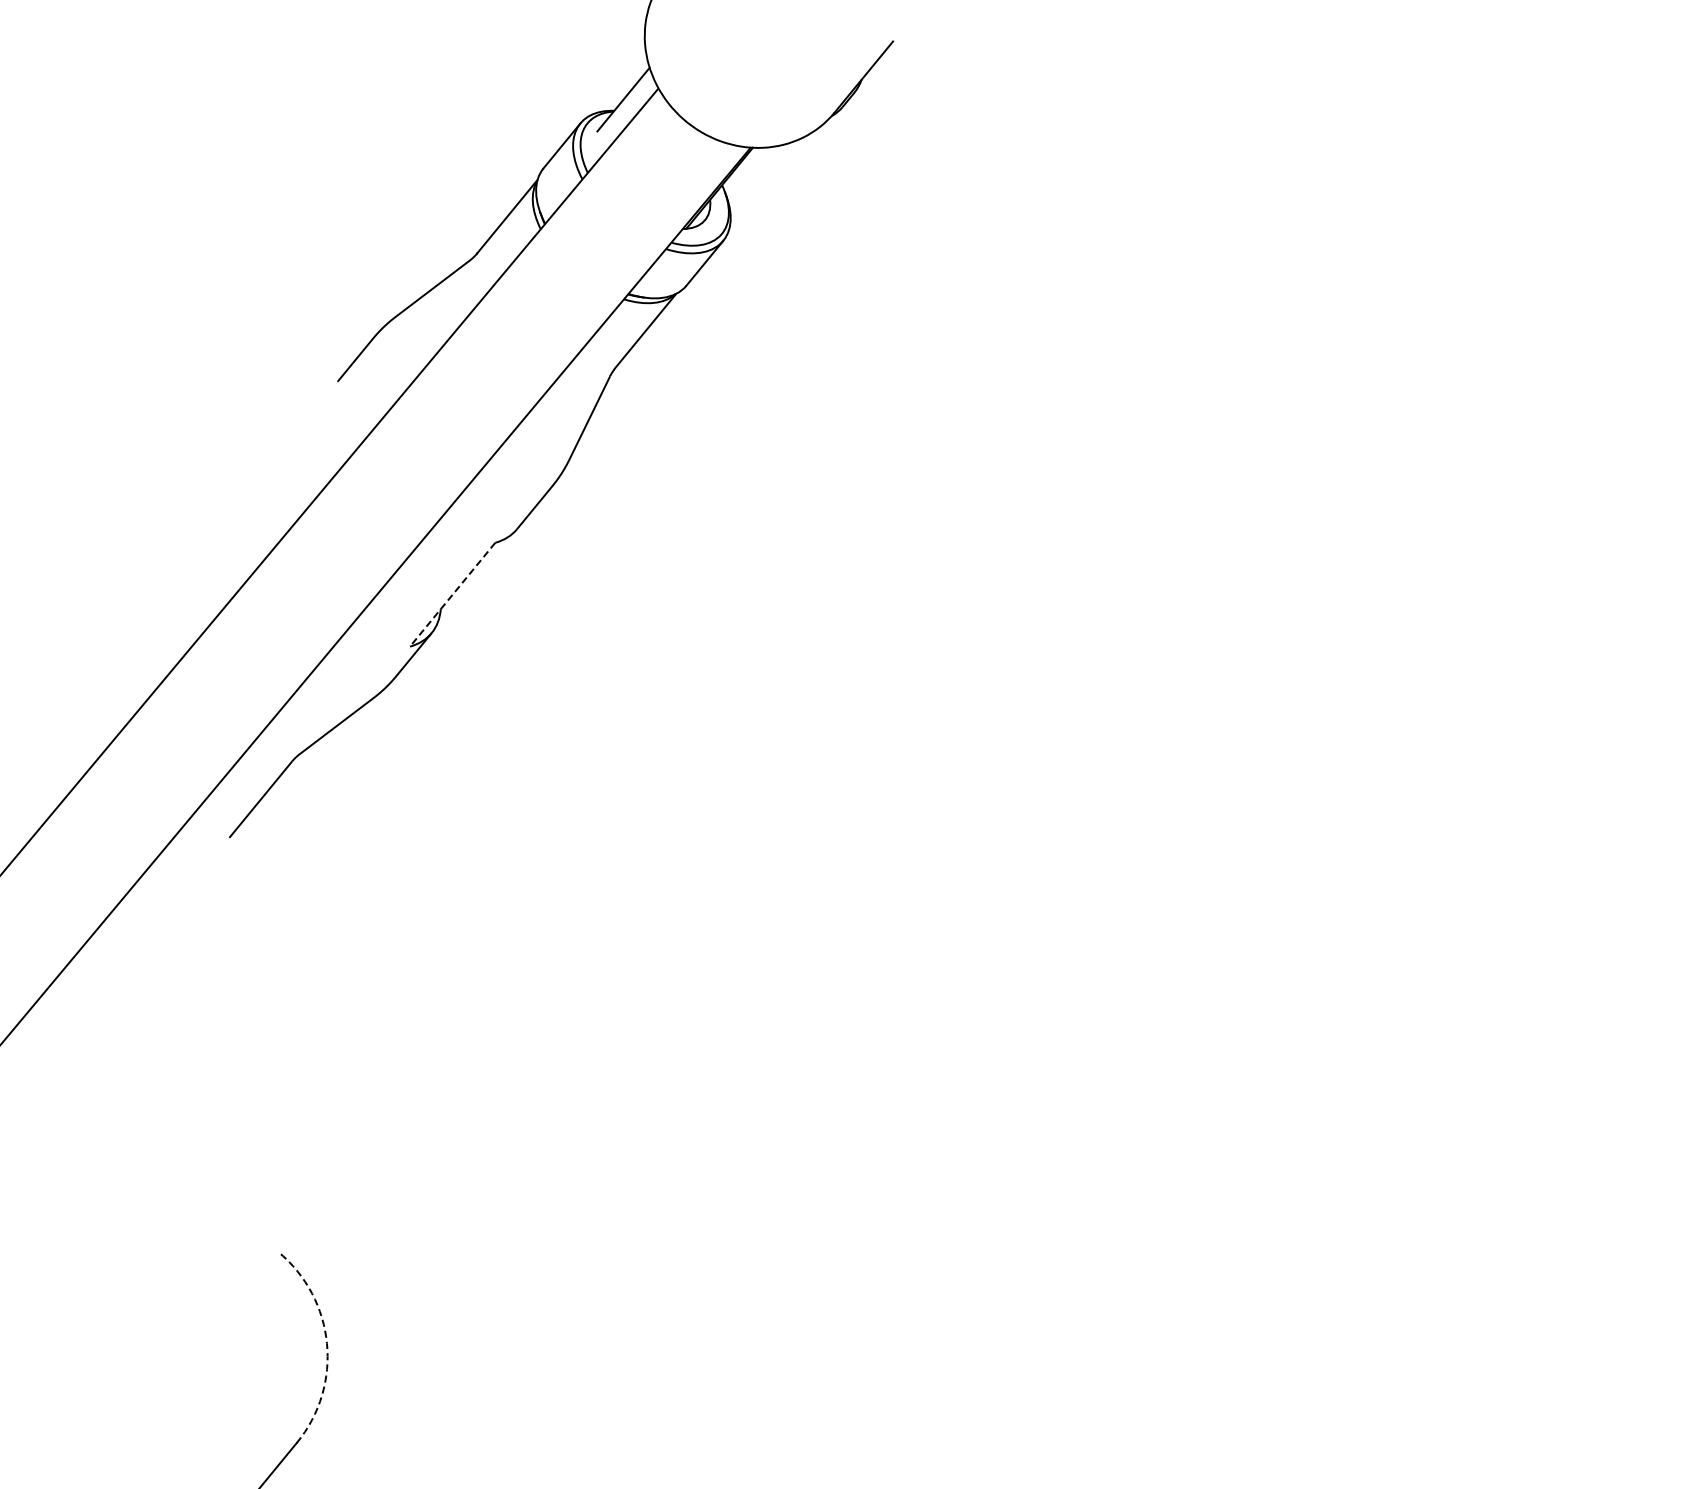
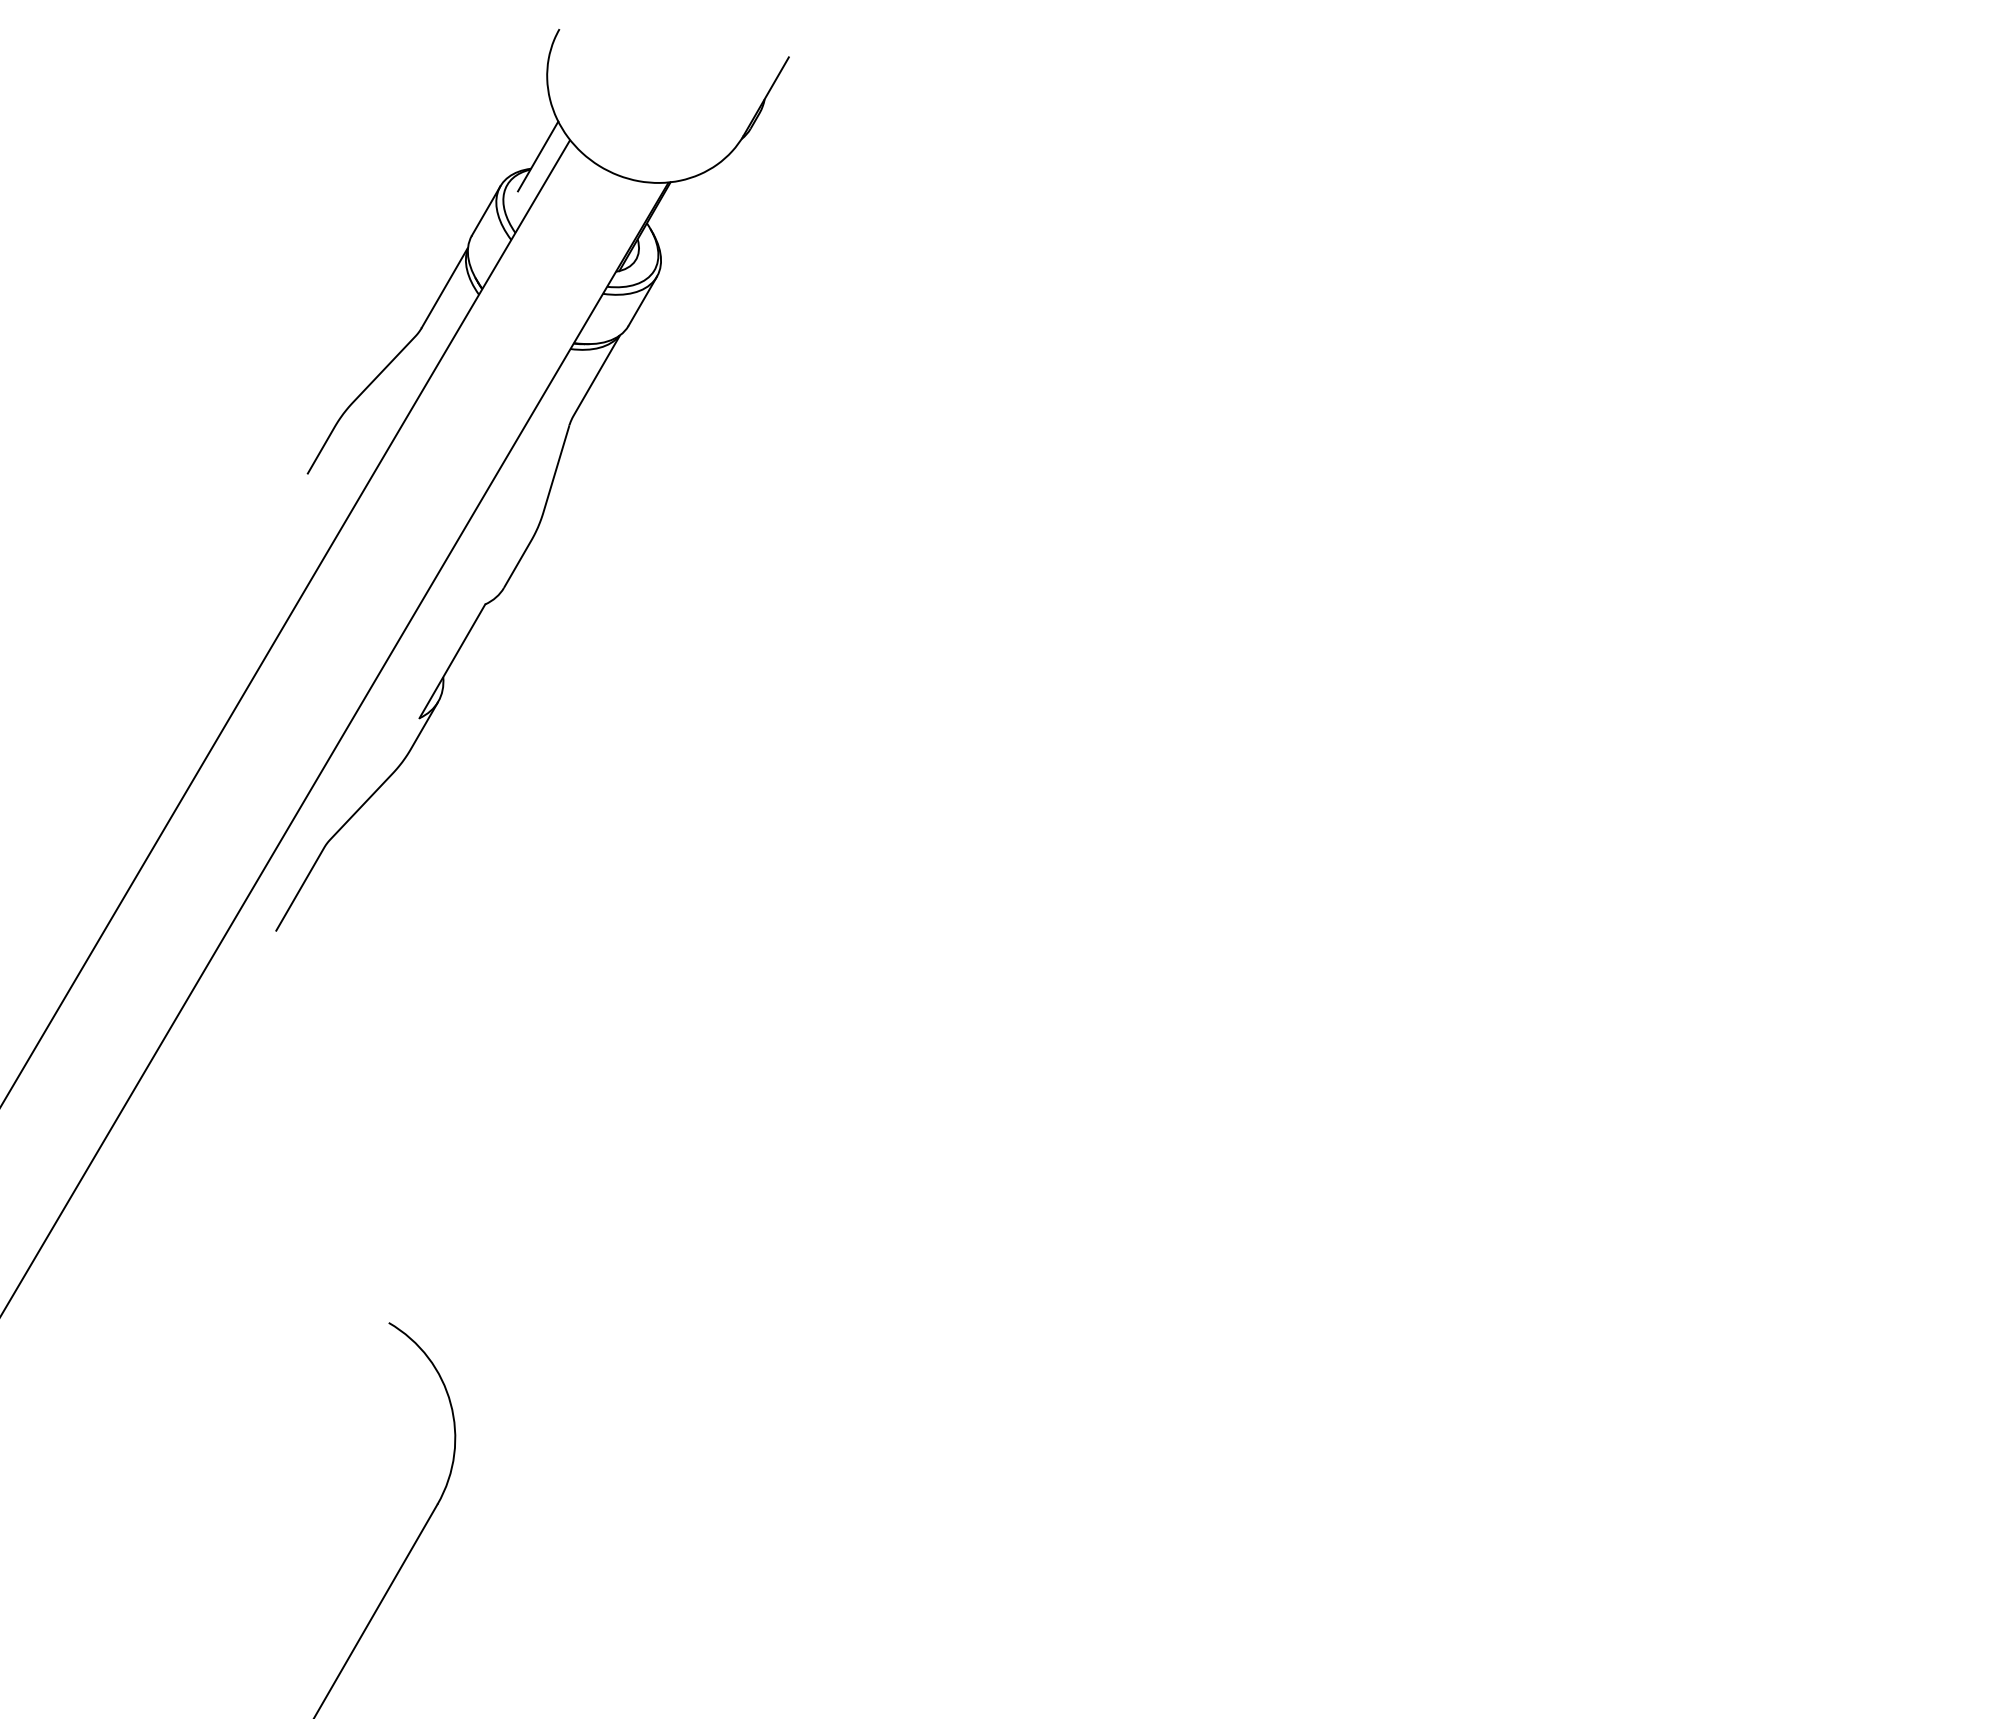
line: (452, 594) -> (452, 661), dashed -> solid
arc: (326, 1343) -> (450, 1403), dashed -> solid

